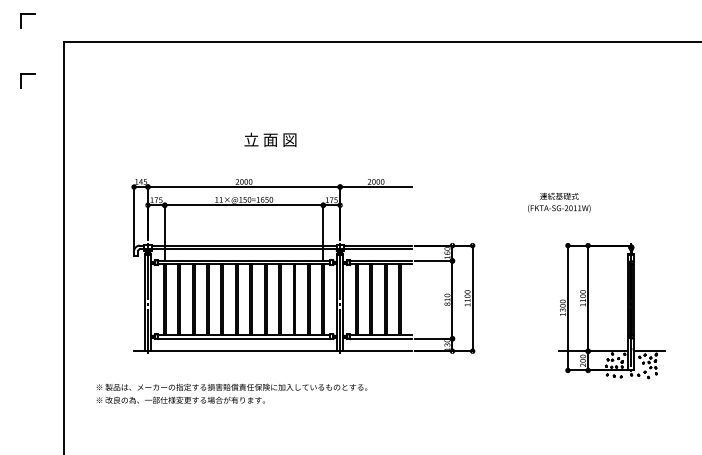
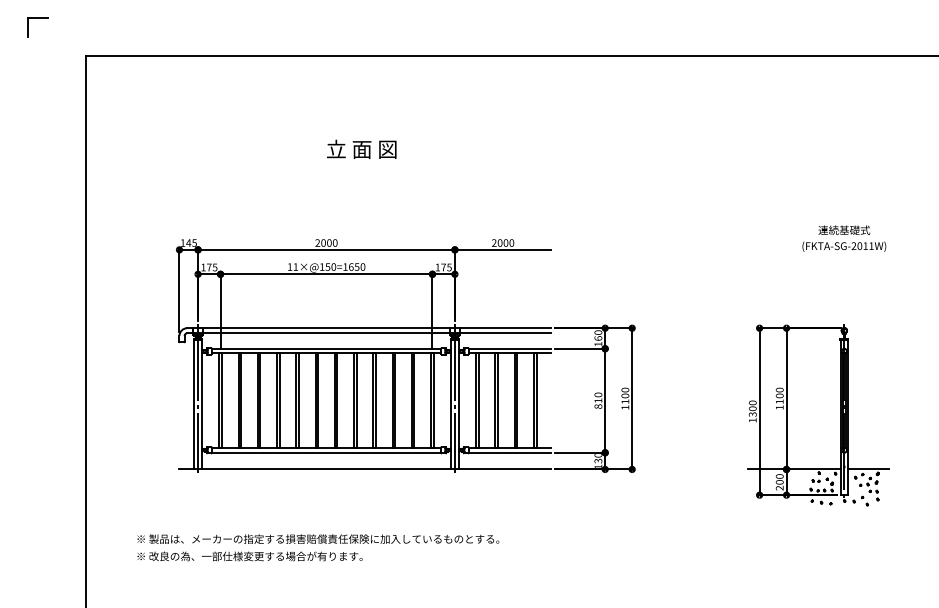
part: (27, 80) -> (36, 107), removed
text: (270, 139) -> (361, 148), moved
text: (559, 202) -> (844, 238), moved
text: (231, 393) -> (317, 547), moved

